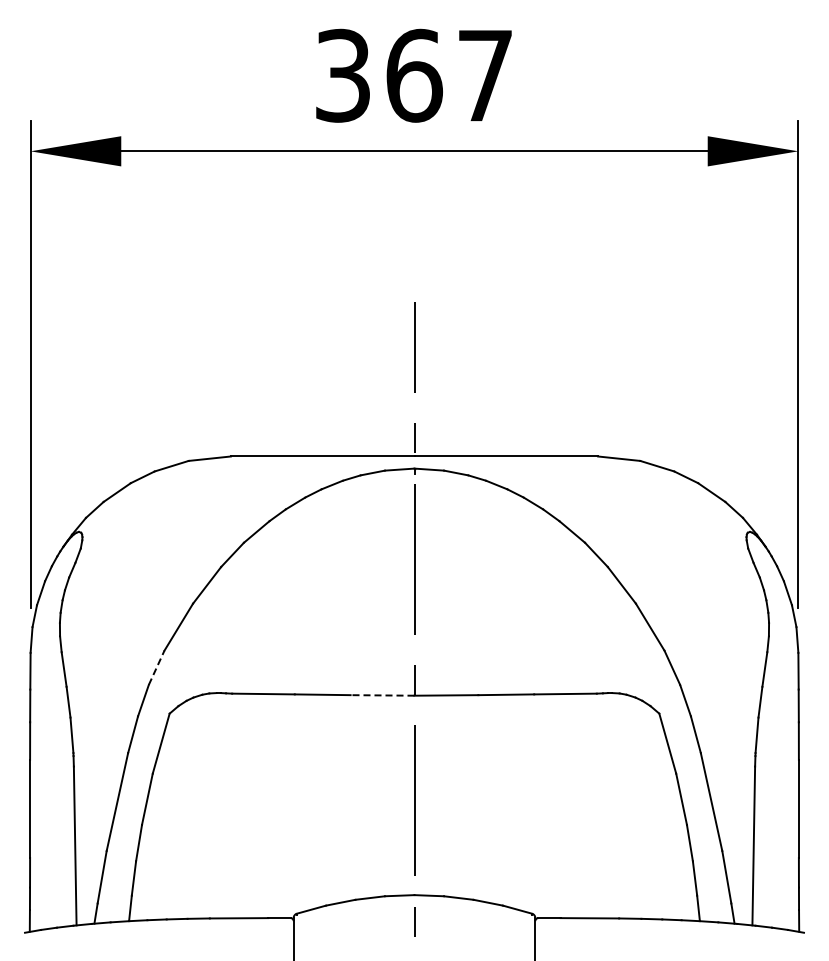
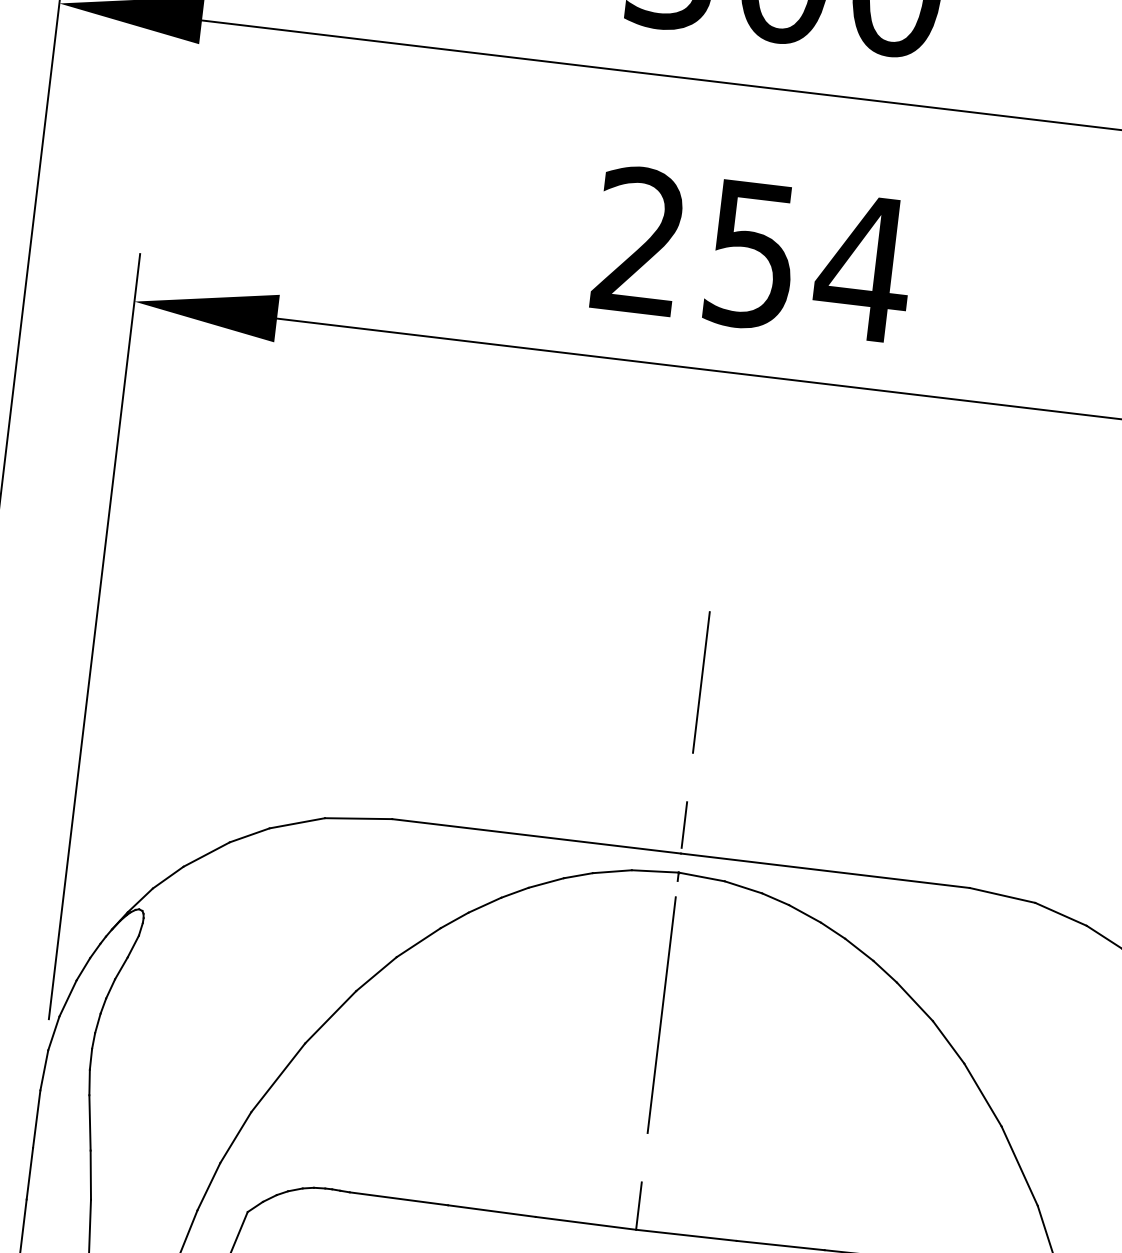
text: (415, 75) -> (754, 254), 367 -> 254
line: (156, 667) -> (235, 1137), dashed -> solid
line: (382, 695) -> (585, 1223), dashed -> solid

